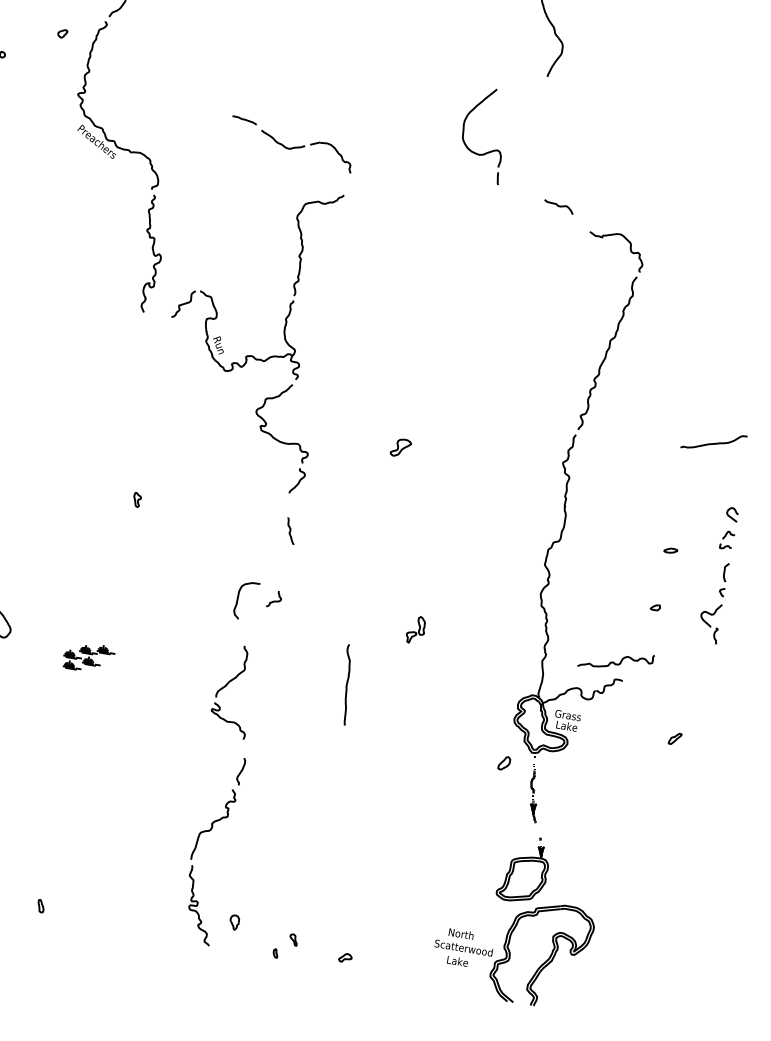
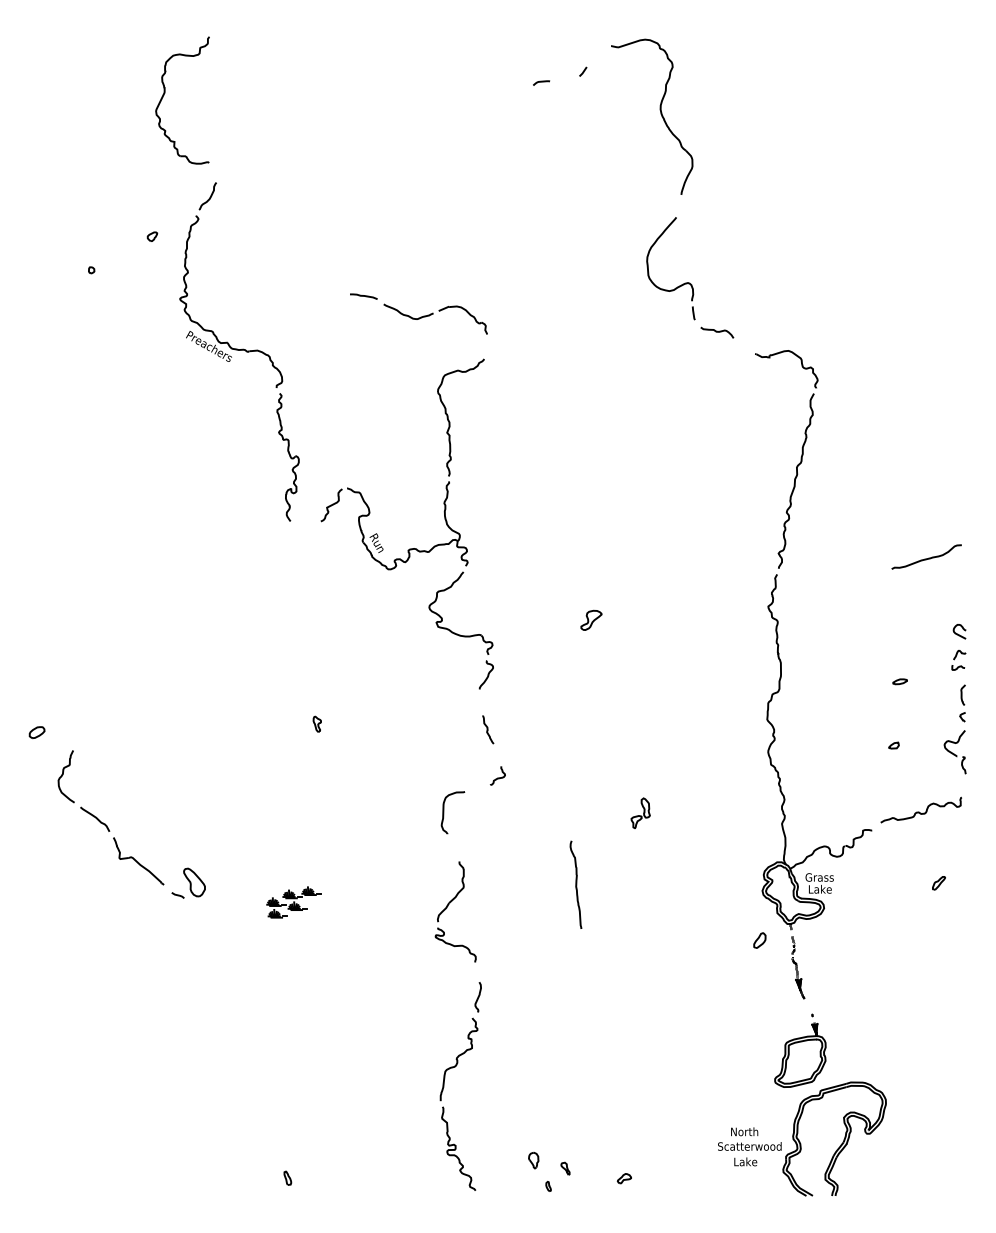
part: (489, 151) -> (679, 285), moved
curve: (273, 600) -> (497, 777), moved
curve: (614, 661) -> (919, 811), moved
part: (234, 922) -> (533, 1160), moved

